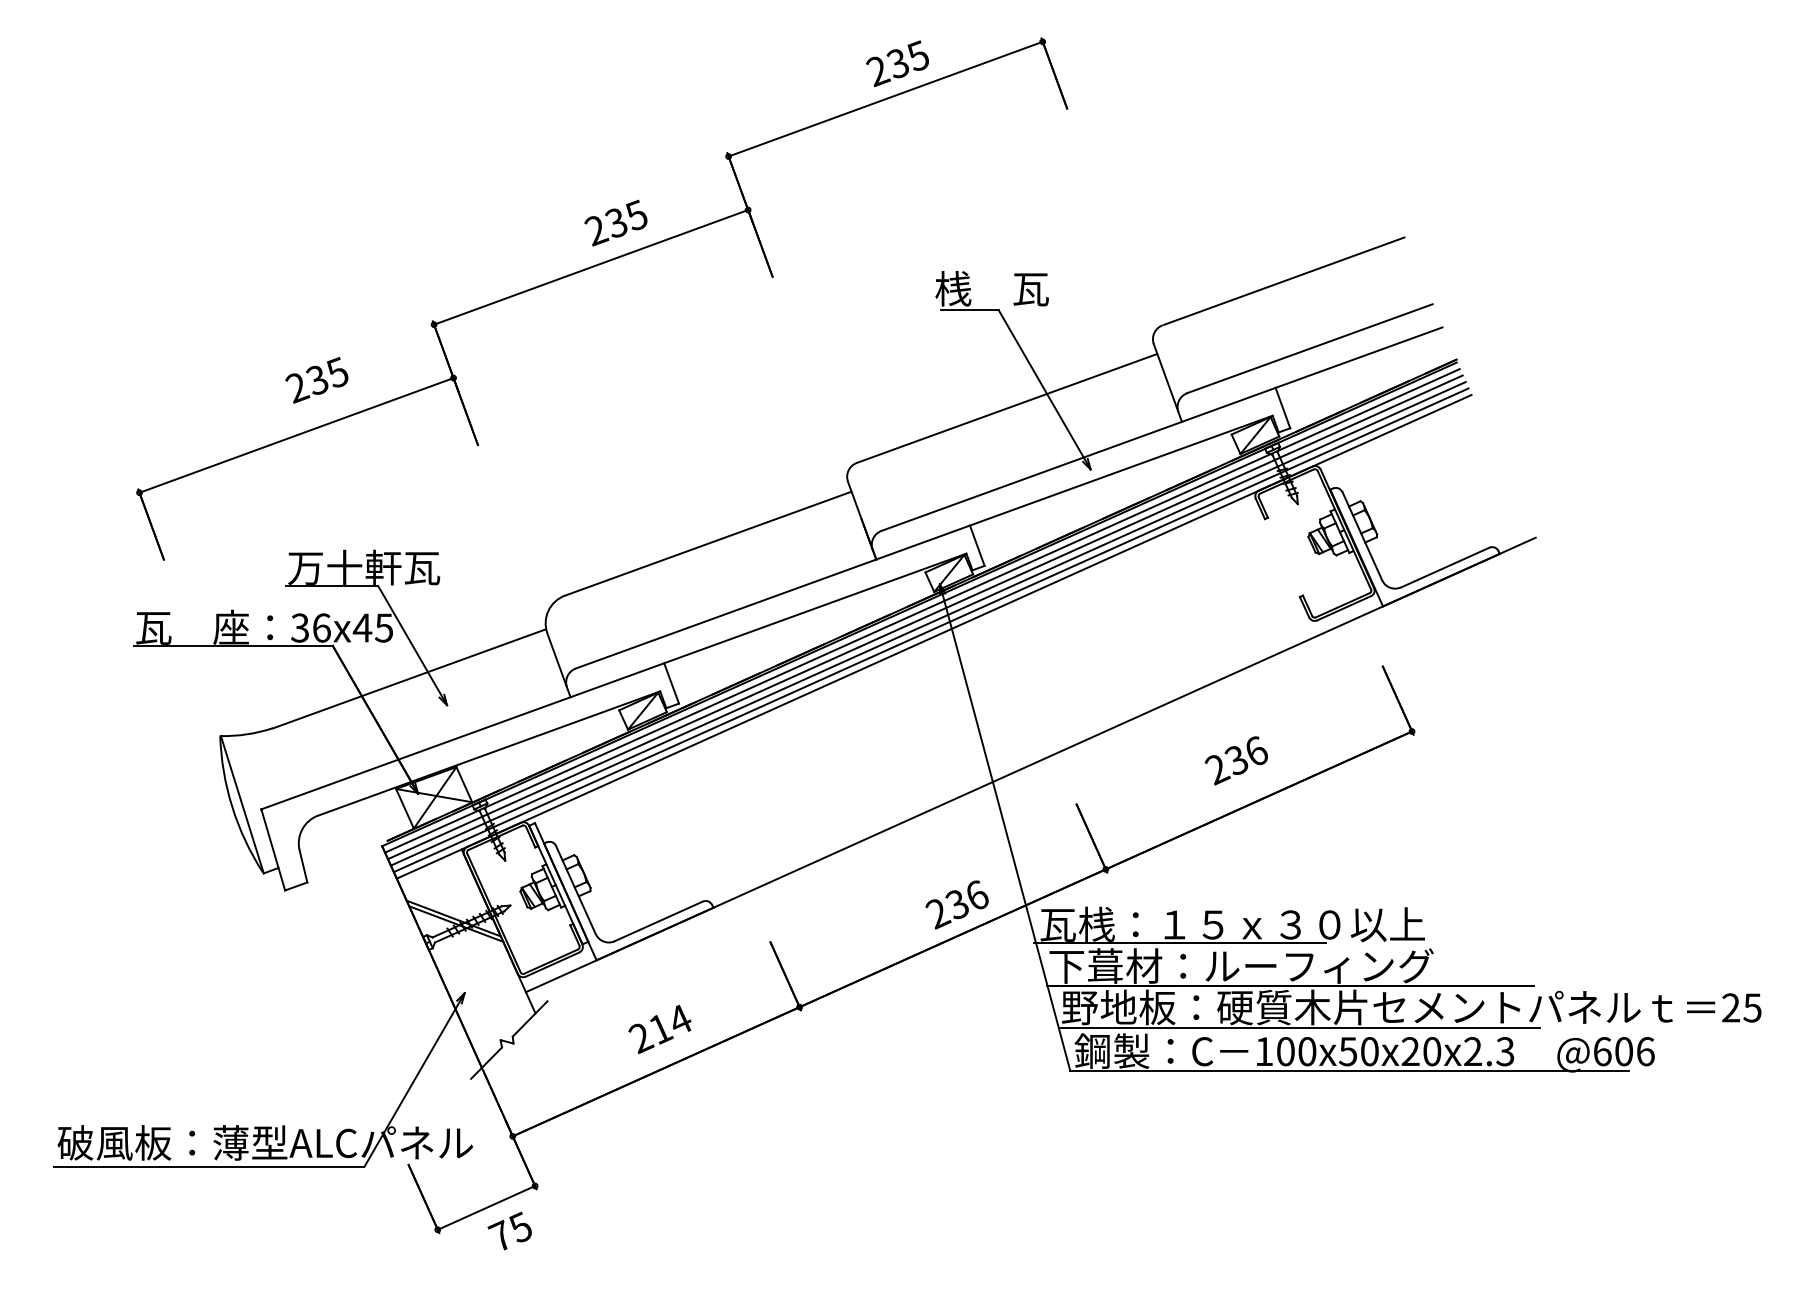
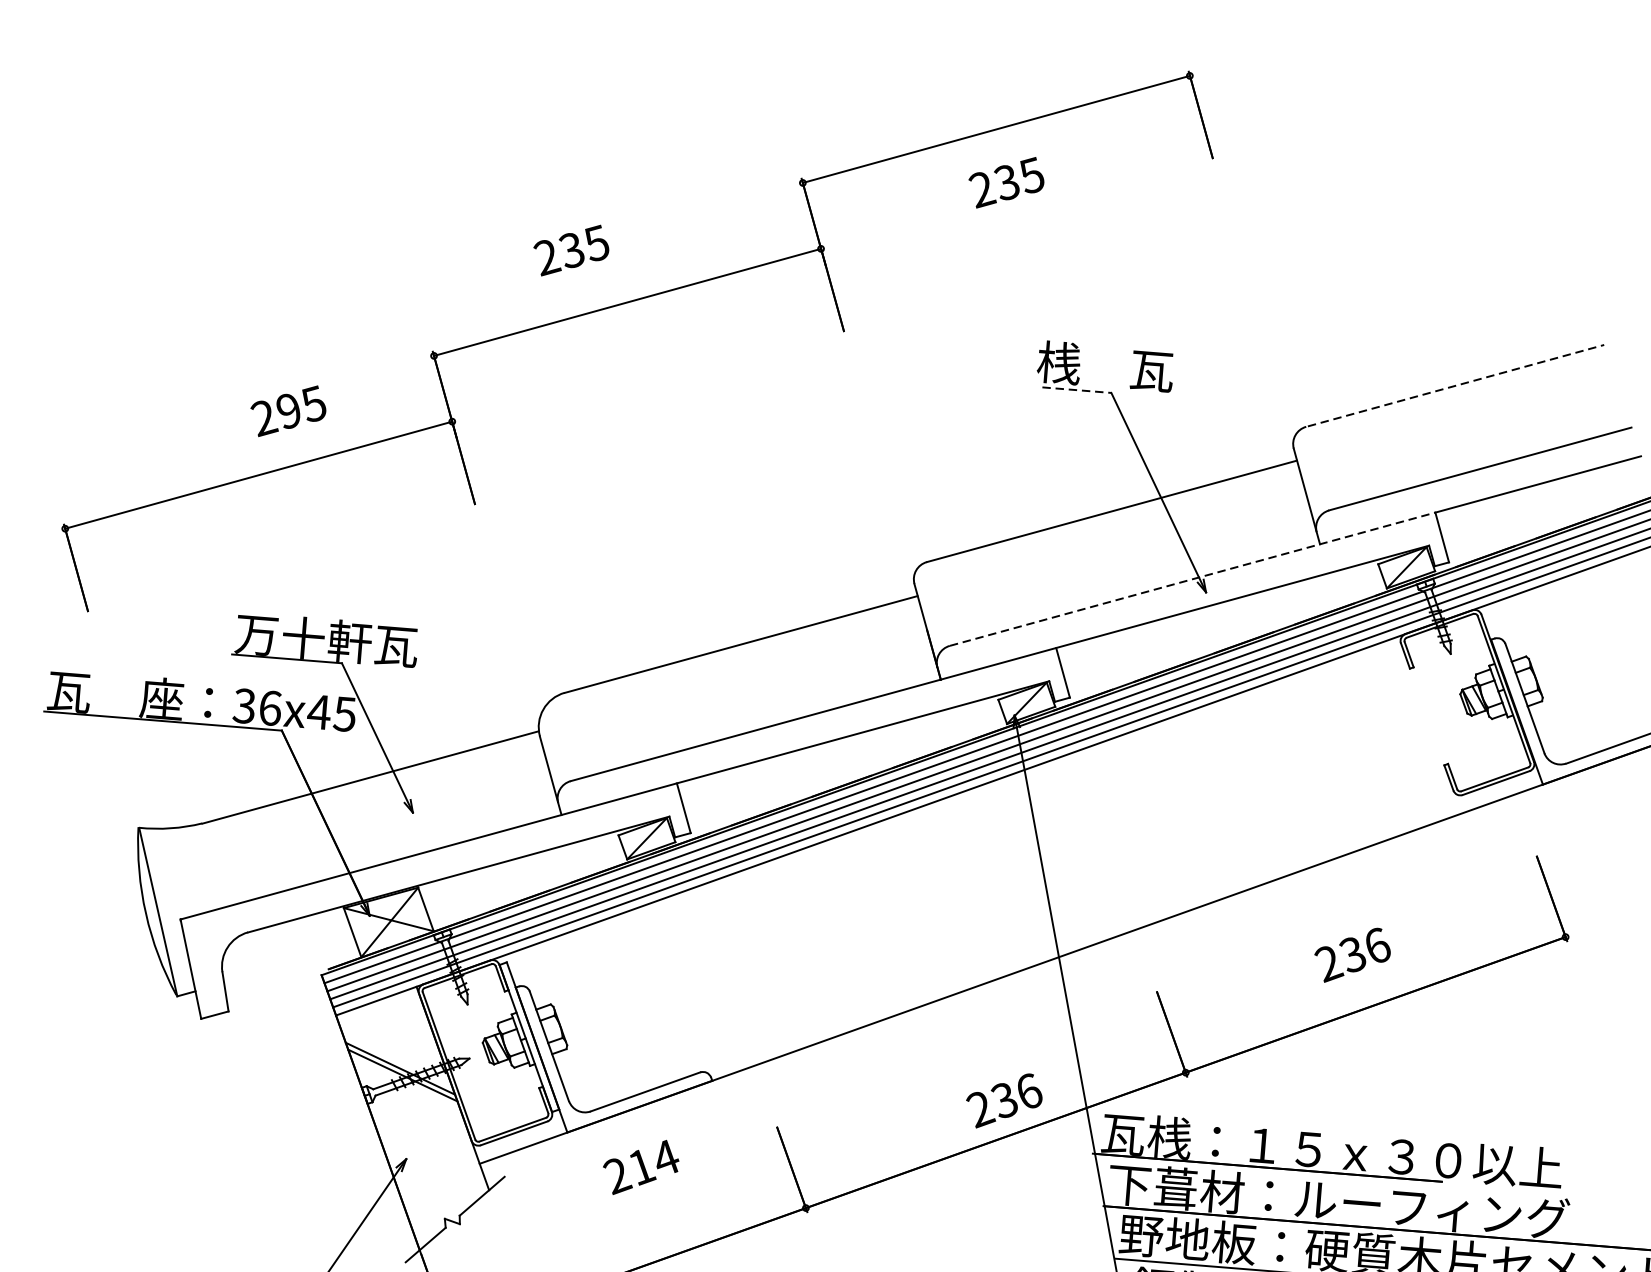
text: (897, 63) -> (1006, 182), moved
text: (615, 222) -> (570, 249), moved
line: (1284, 281) -> (1456, 386), solid -> dashed
line: (969, 310) -> (1076, 390), solid -> dashed
text: (316, 379) -> (288, 410), 235 -> 295
line: (1078, 459) -> (1192, 579), solid -> dashed
text: (659, 1029) -> (640, 1167), moved

